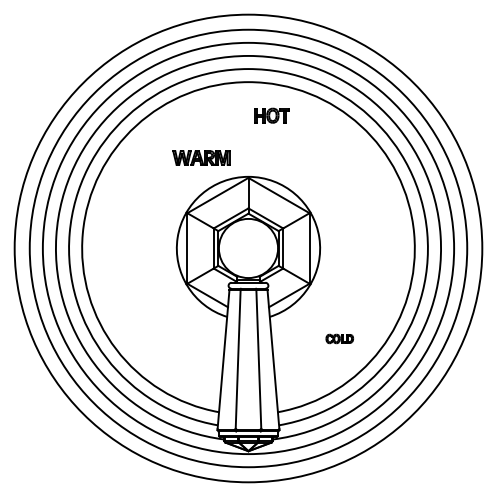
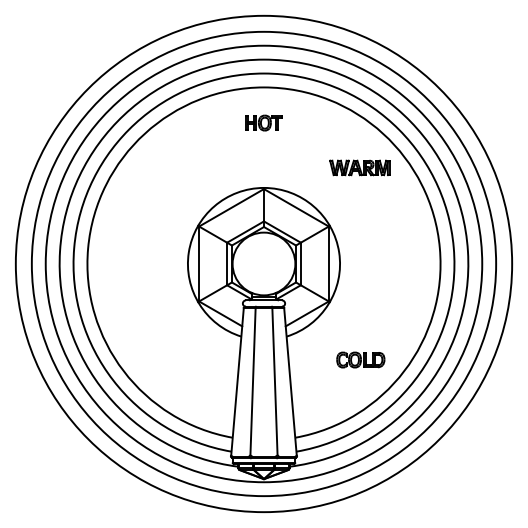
part: (271, 115) -> (263, 122), moved
part: (200, 157) -> (359, 167), moved
part: (339, 338) -> (360, 359), size x1.67

